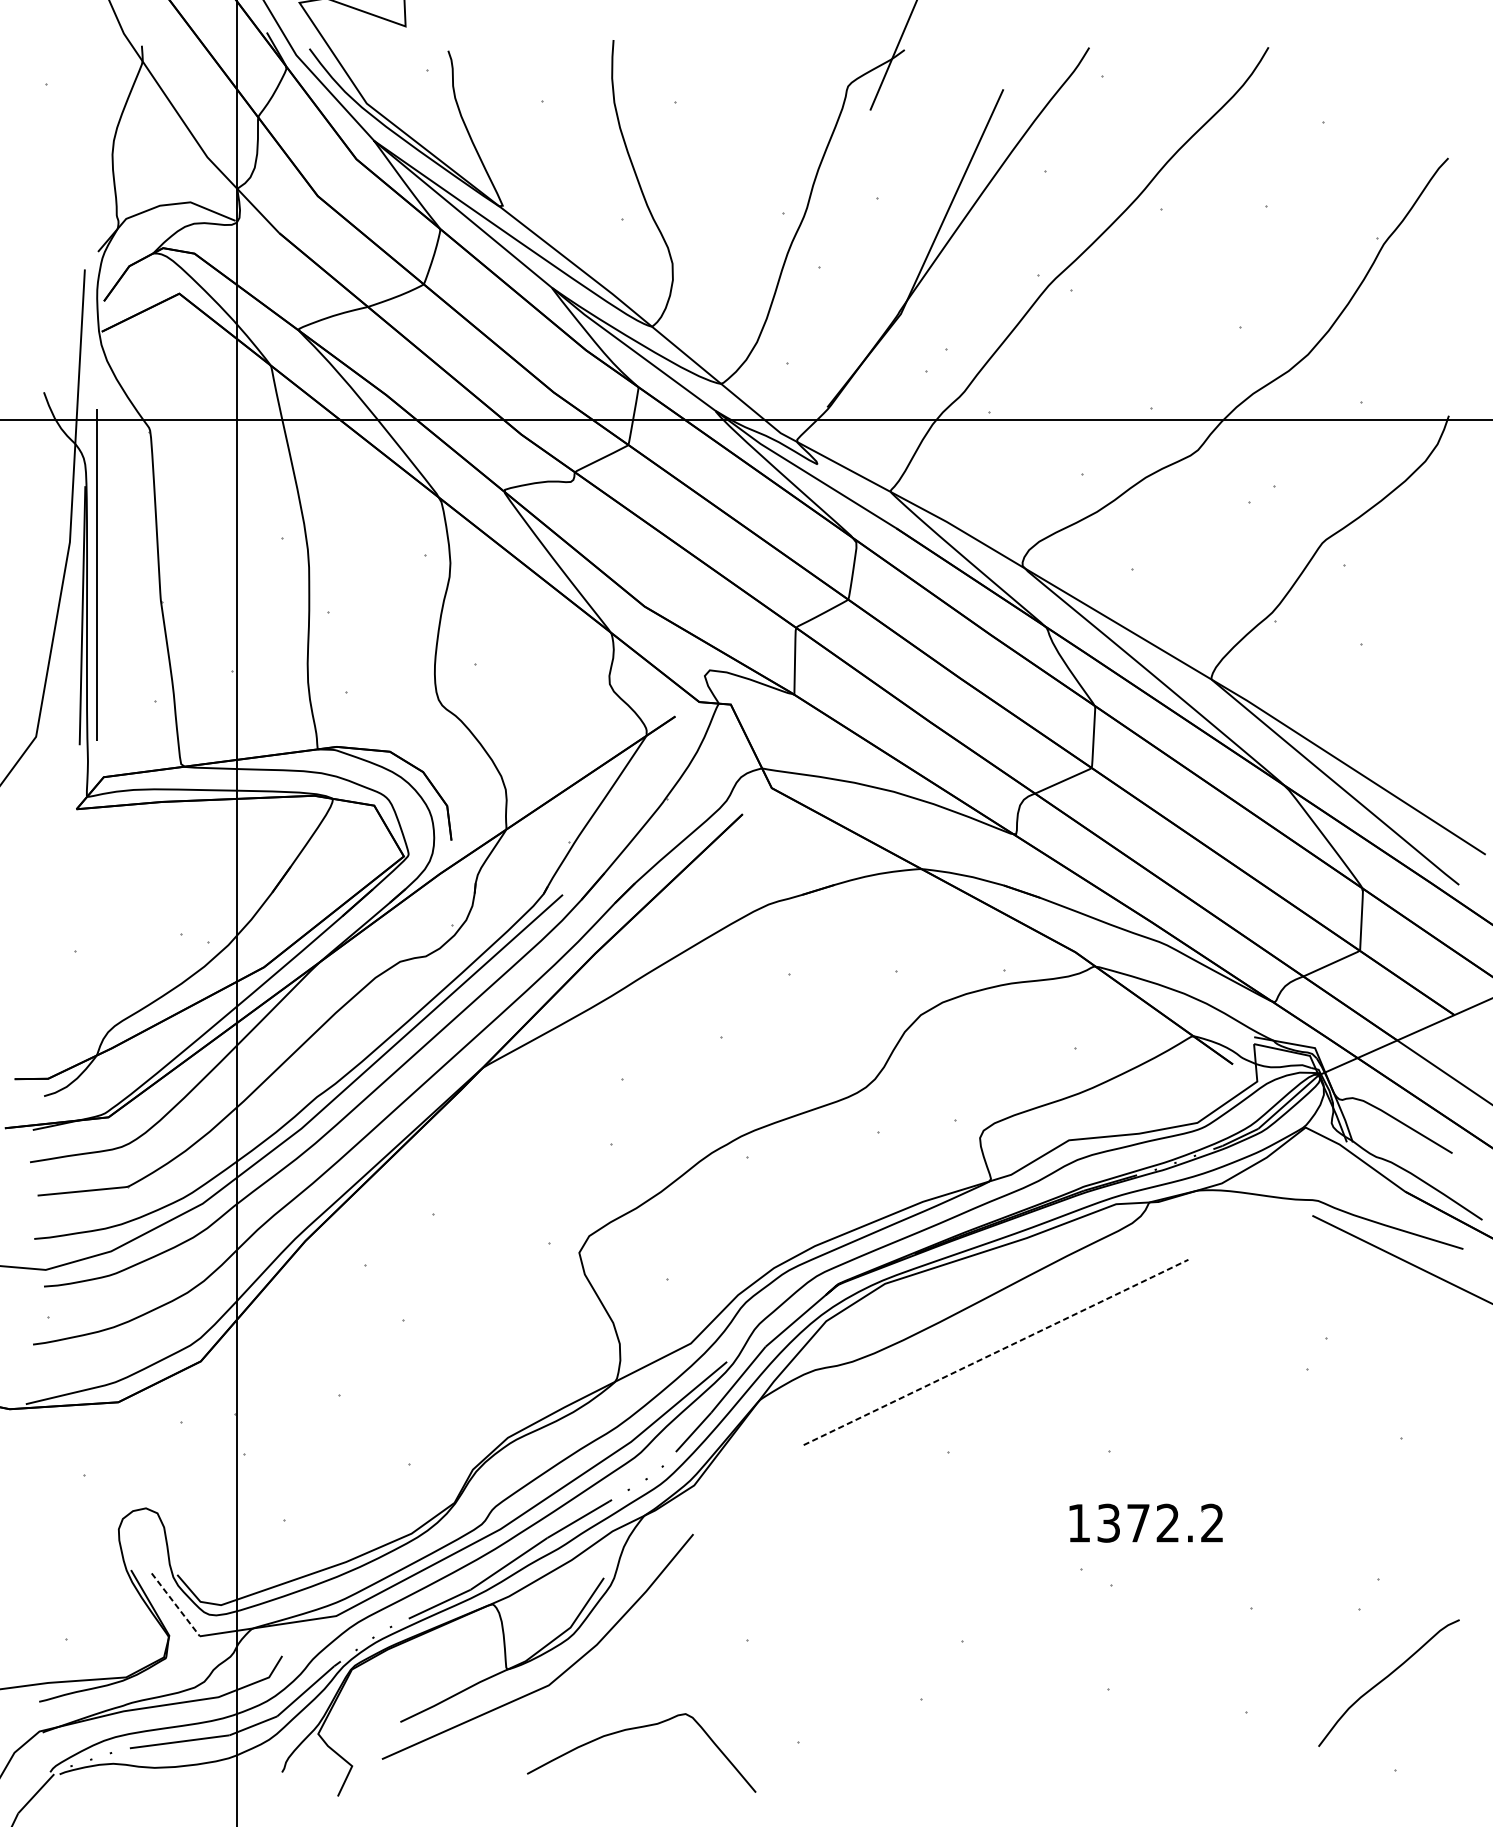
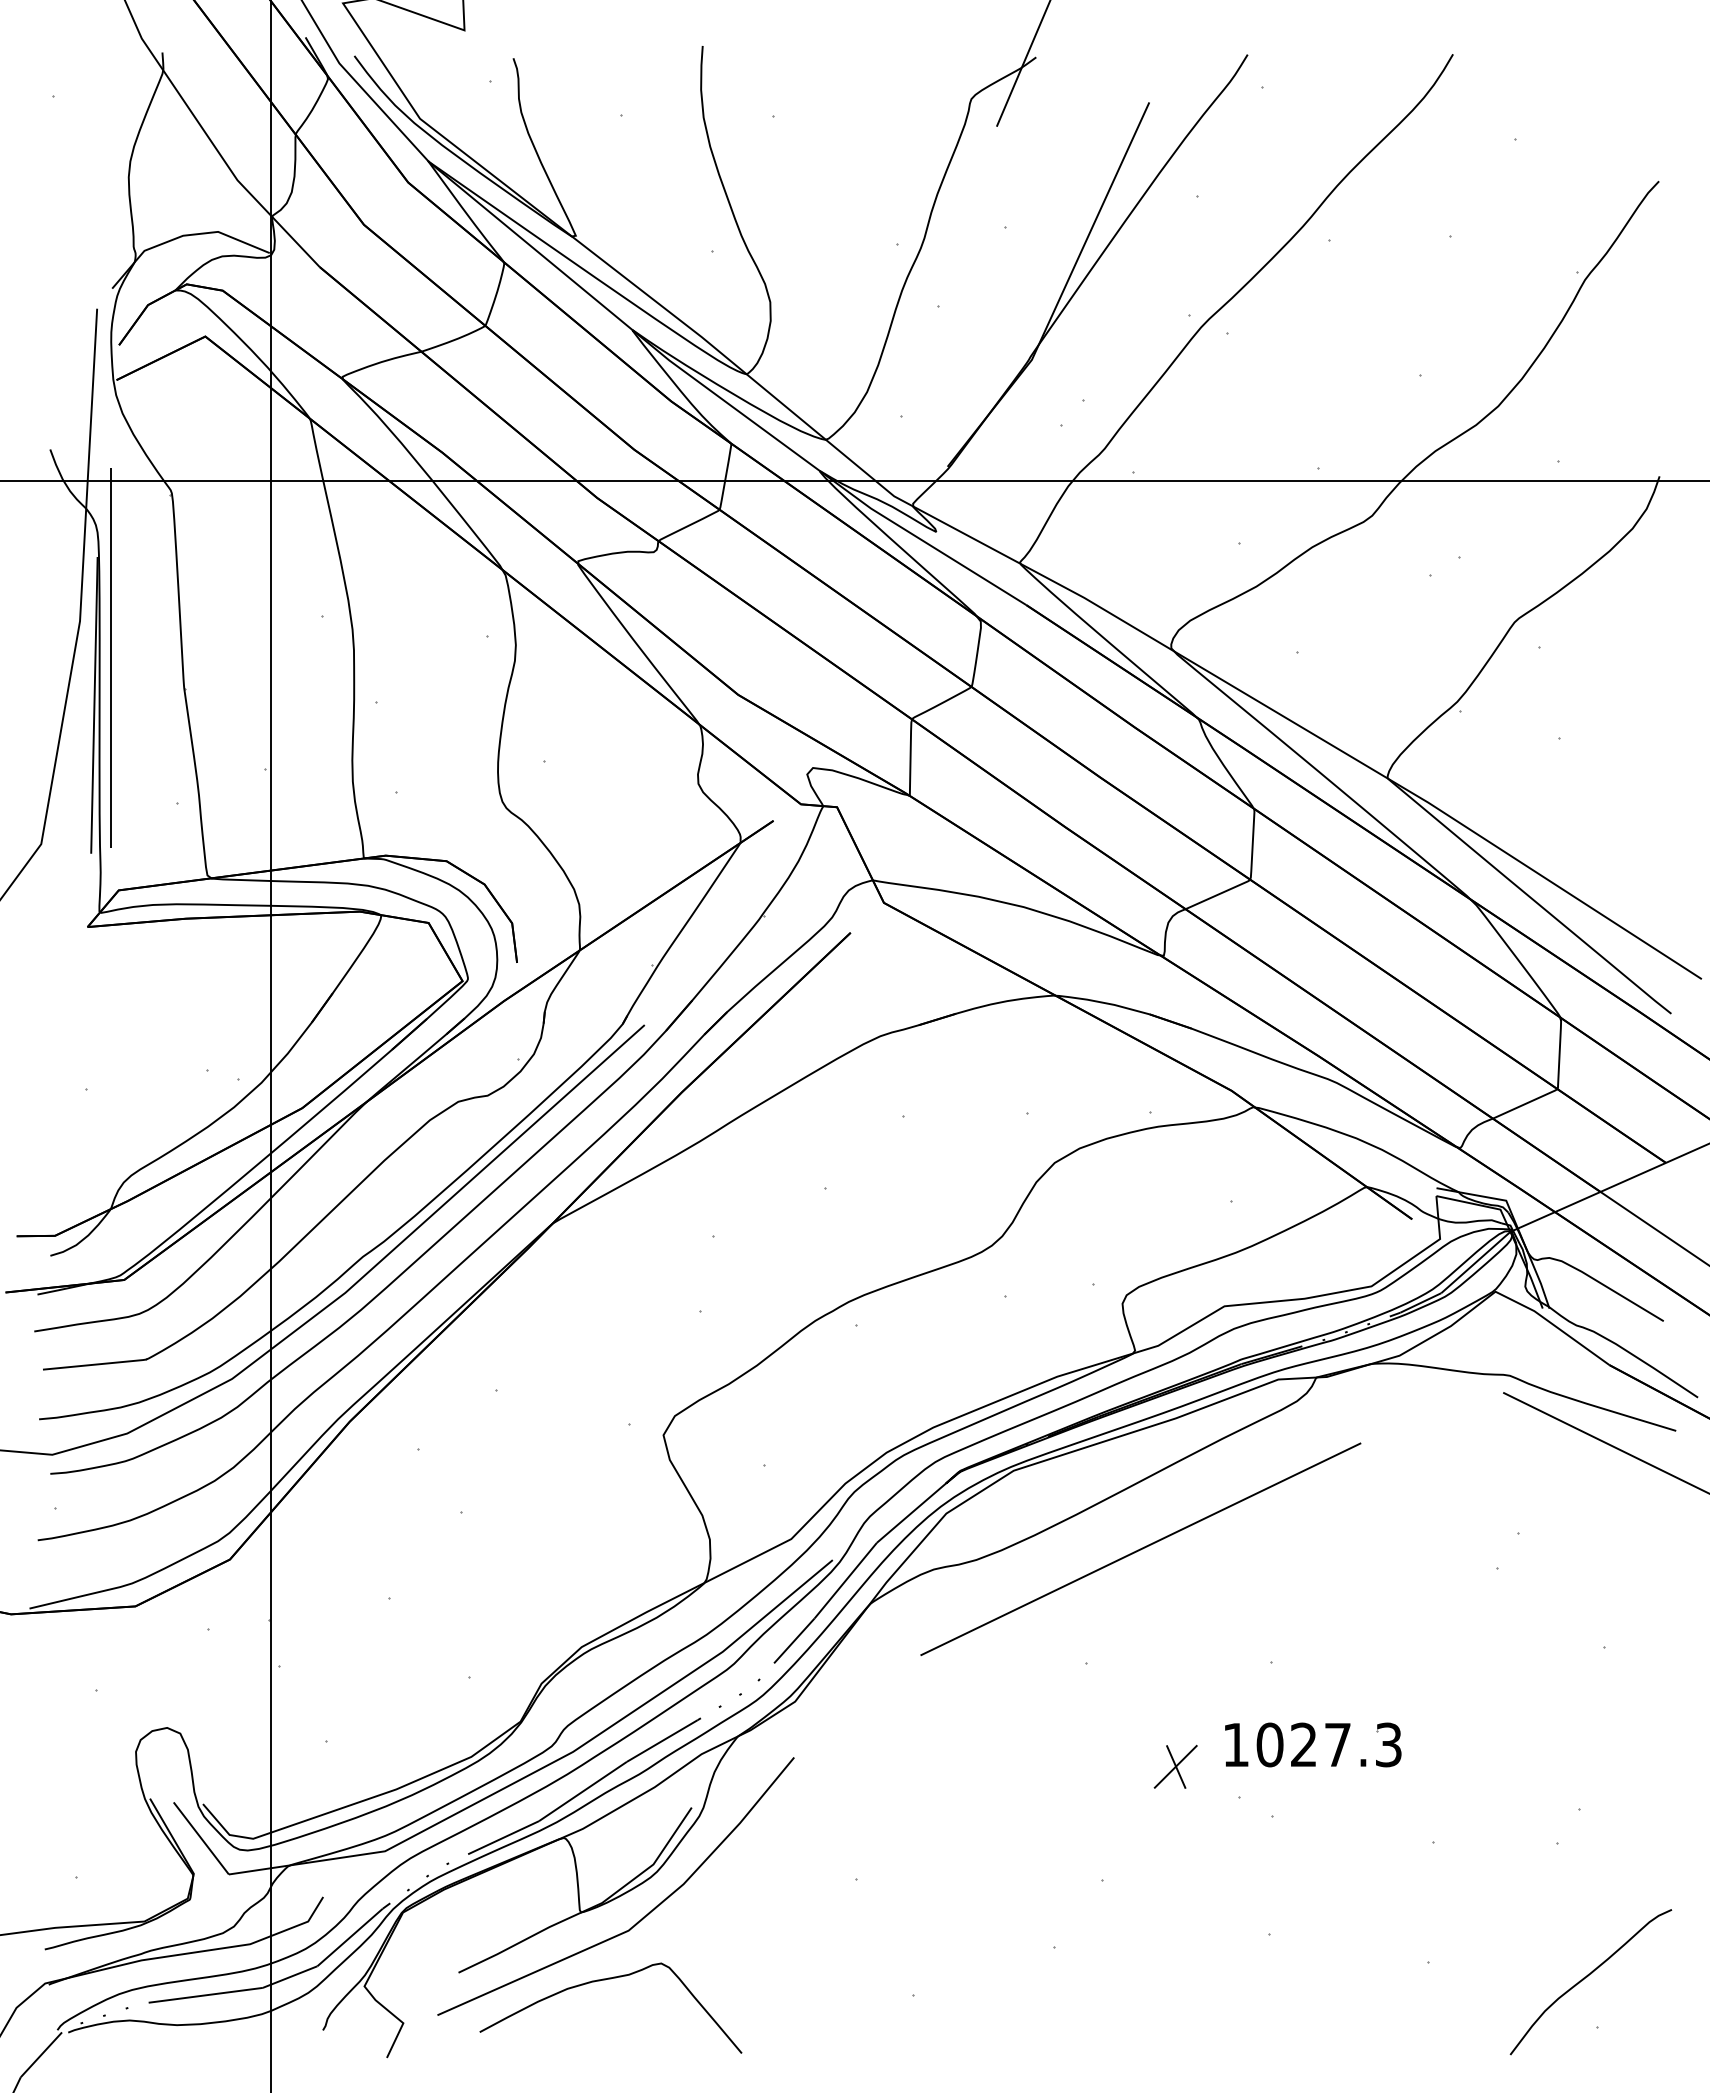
line: (995, 1352) -> (1140, 1549), dashed -> solid
text: (1159, 1522) -> (1328, 1744), 1372.2 -> 1027.3
part: (1026, 1542) -> (1175, 1766), added
line: (175, 1604) -> (201, 1838), dashed -> solid
curve: (1385, 1679) -> (1587, 1977), moved
curve: (636, 1728) -> (605, 1980), moved

